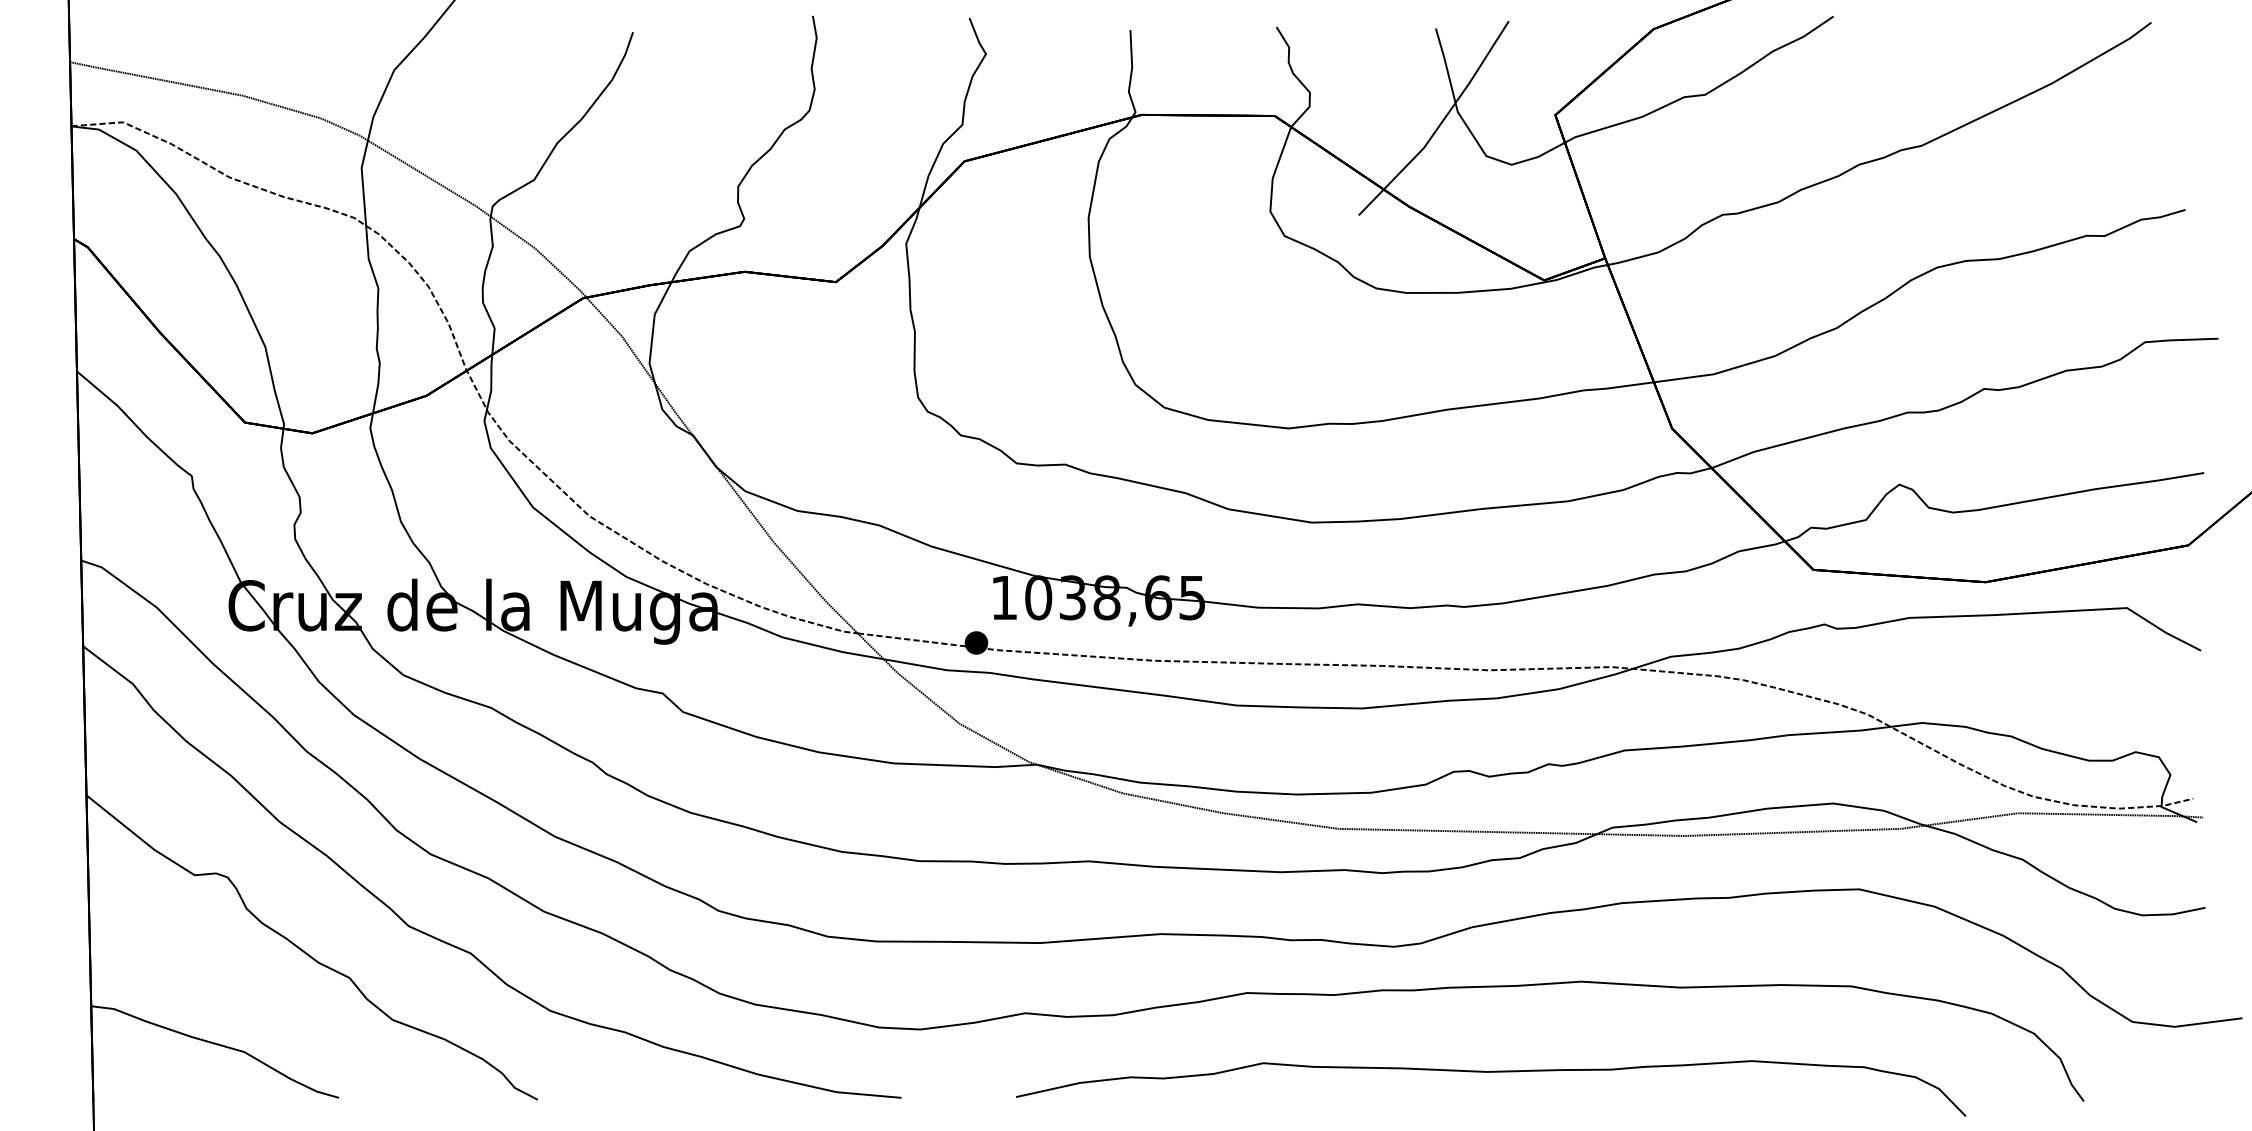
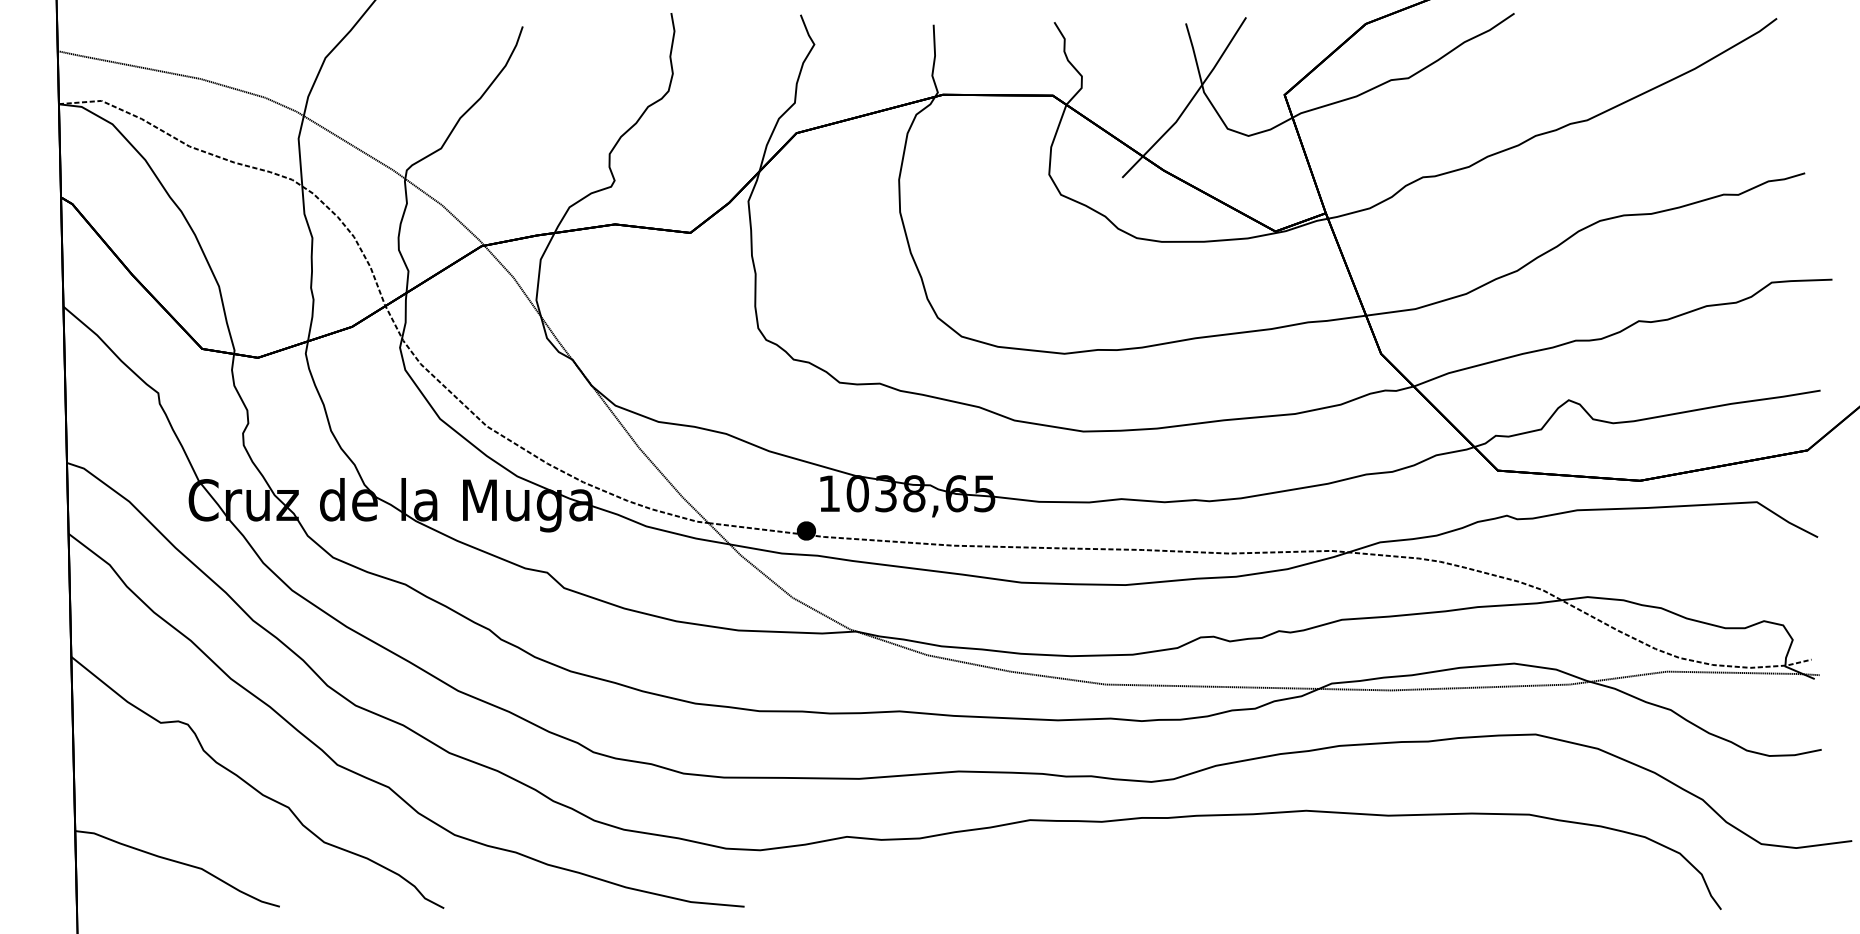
curve: (1490, 1073) -> (1231, 886), removed

